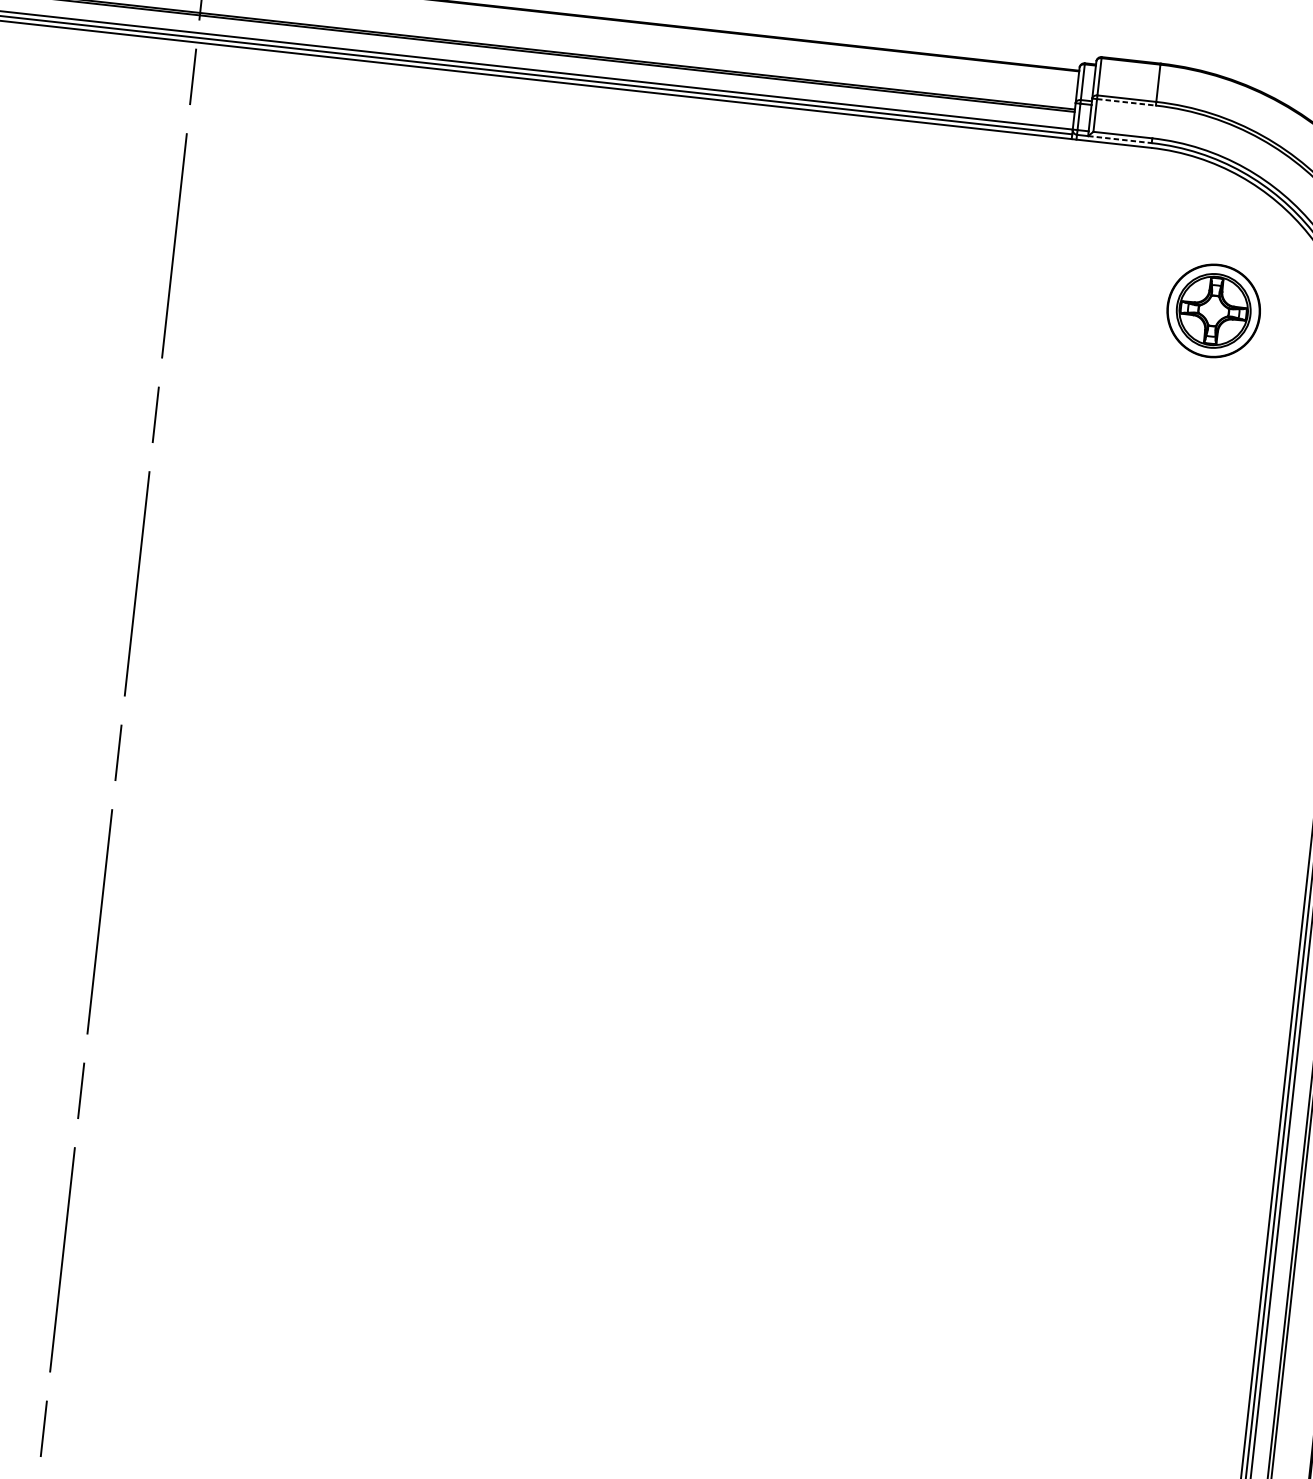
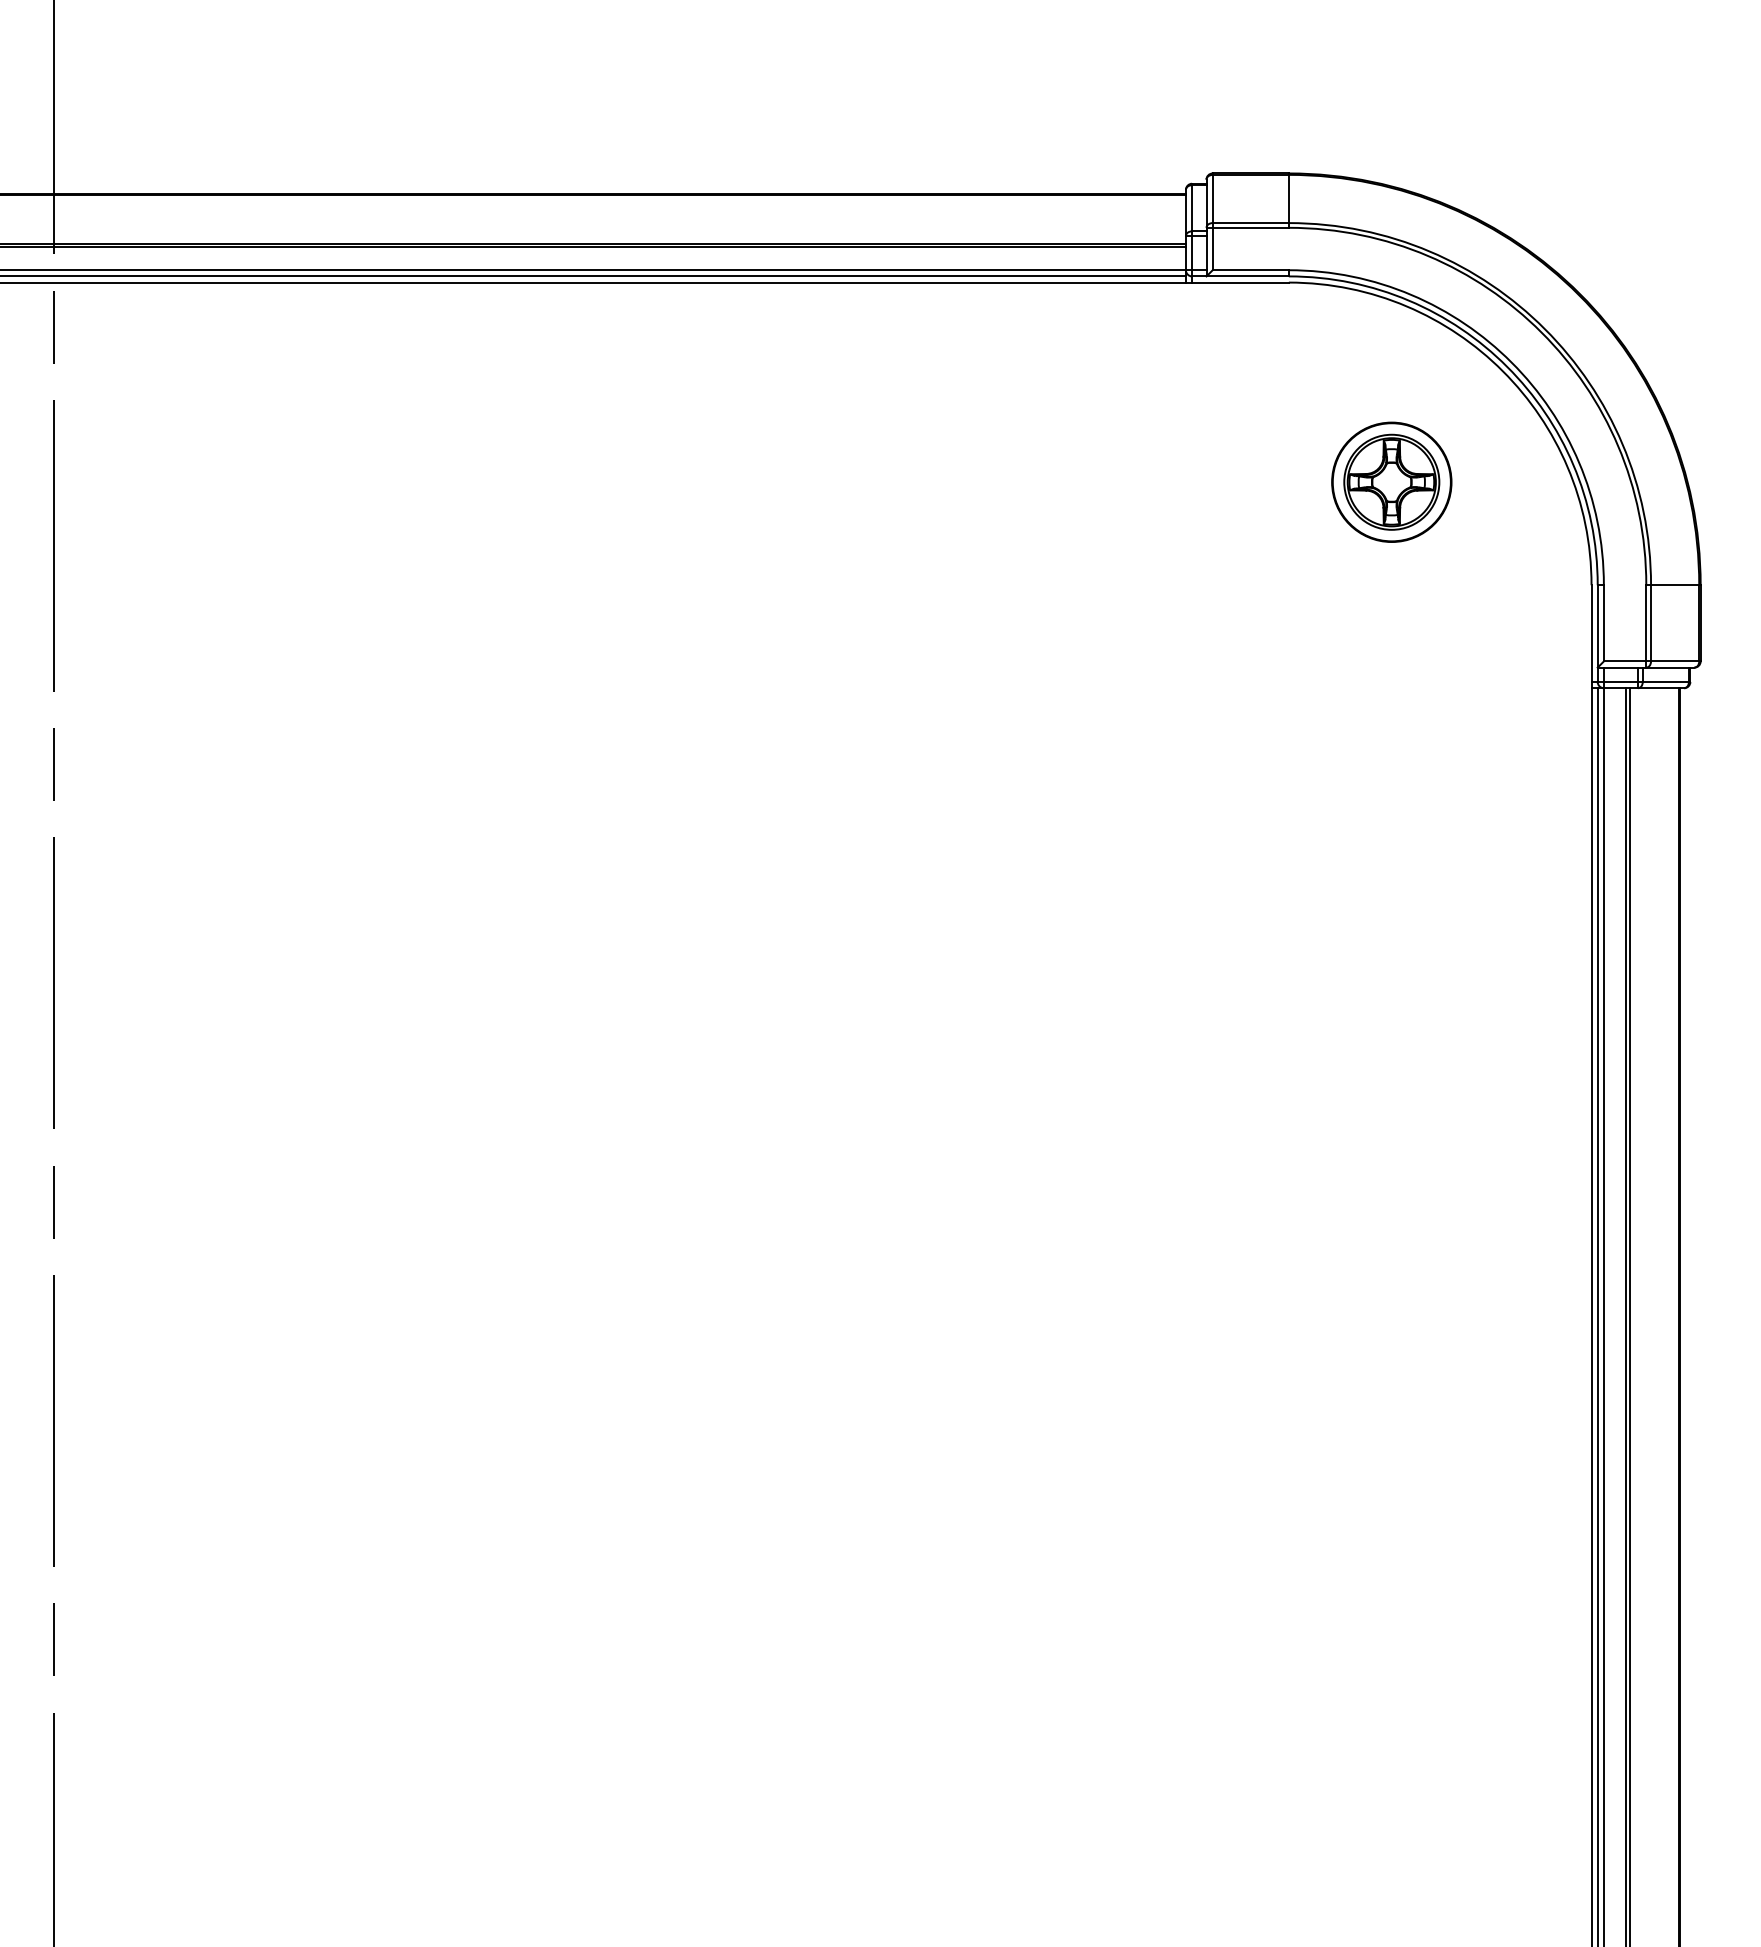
line: (1127, 102) -> (1251, 227), dashed -> solid
line: (1120, 139) -> (1248, 276), dashed -> solid

